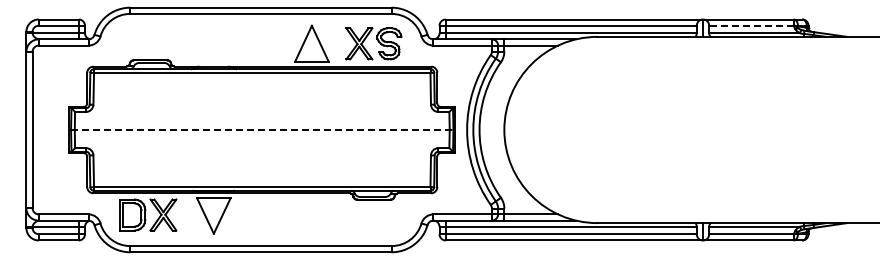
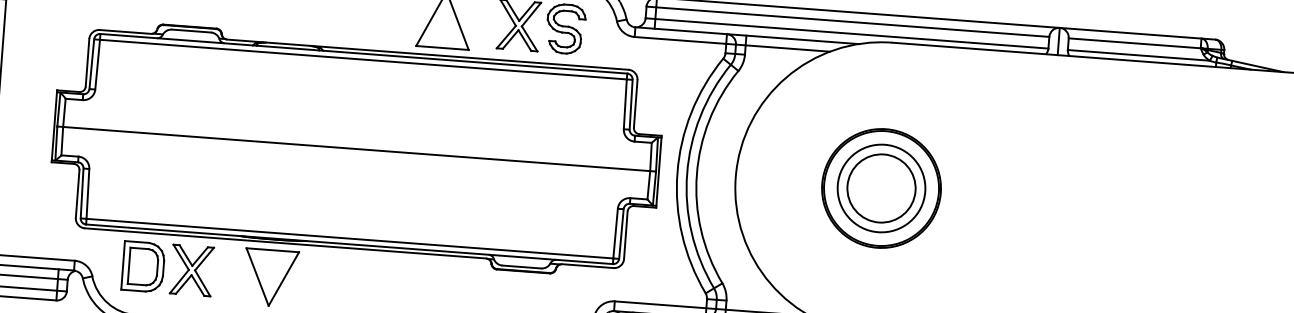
line: (750, 25) -> (1133, 42), dashed -> solid
part: (597, 129) -> (881, 187), added
line: (262, 130) -> (356, 149), dashed -> solid

